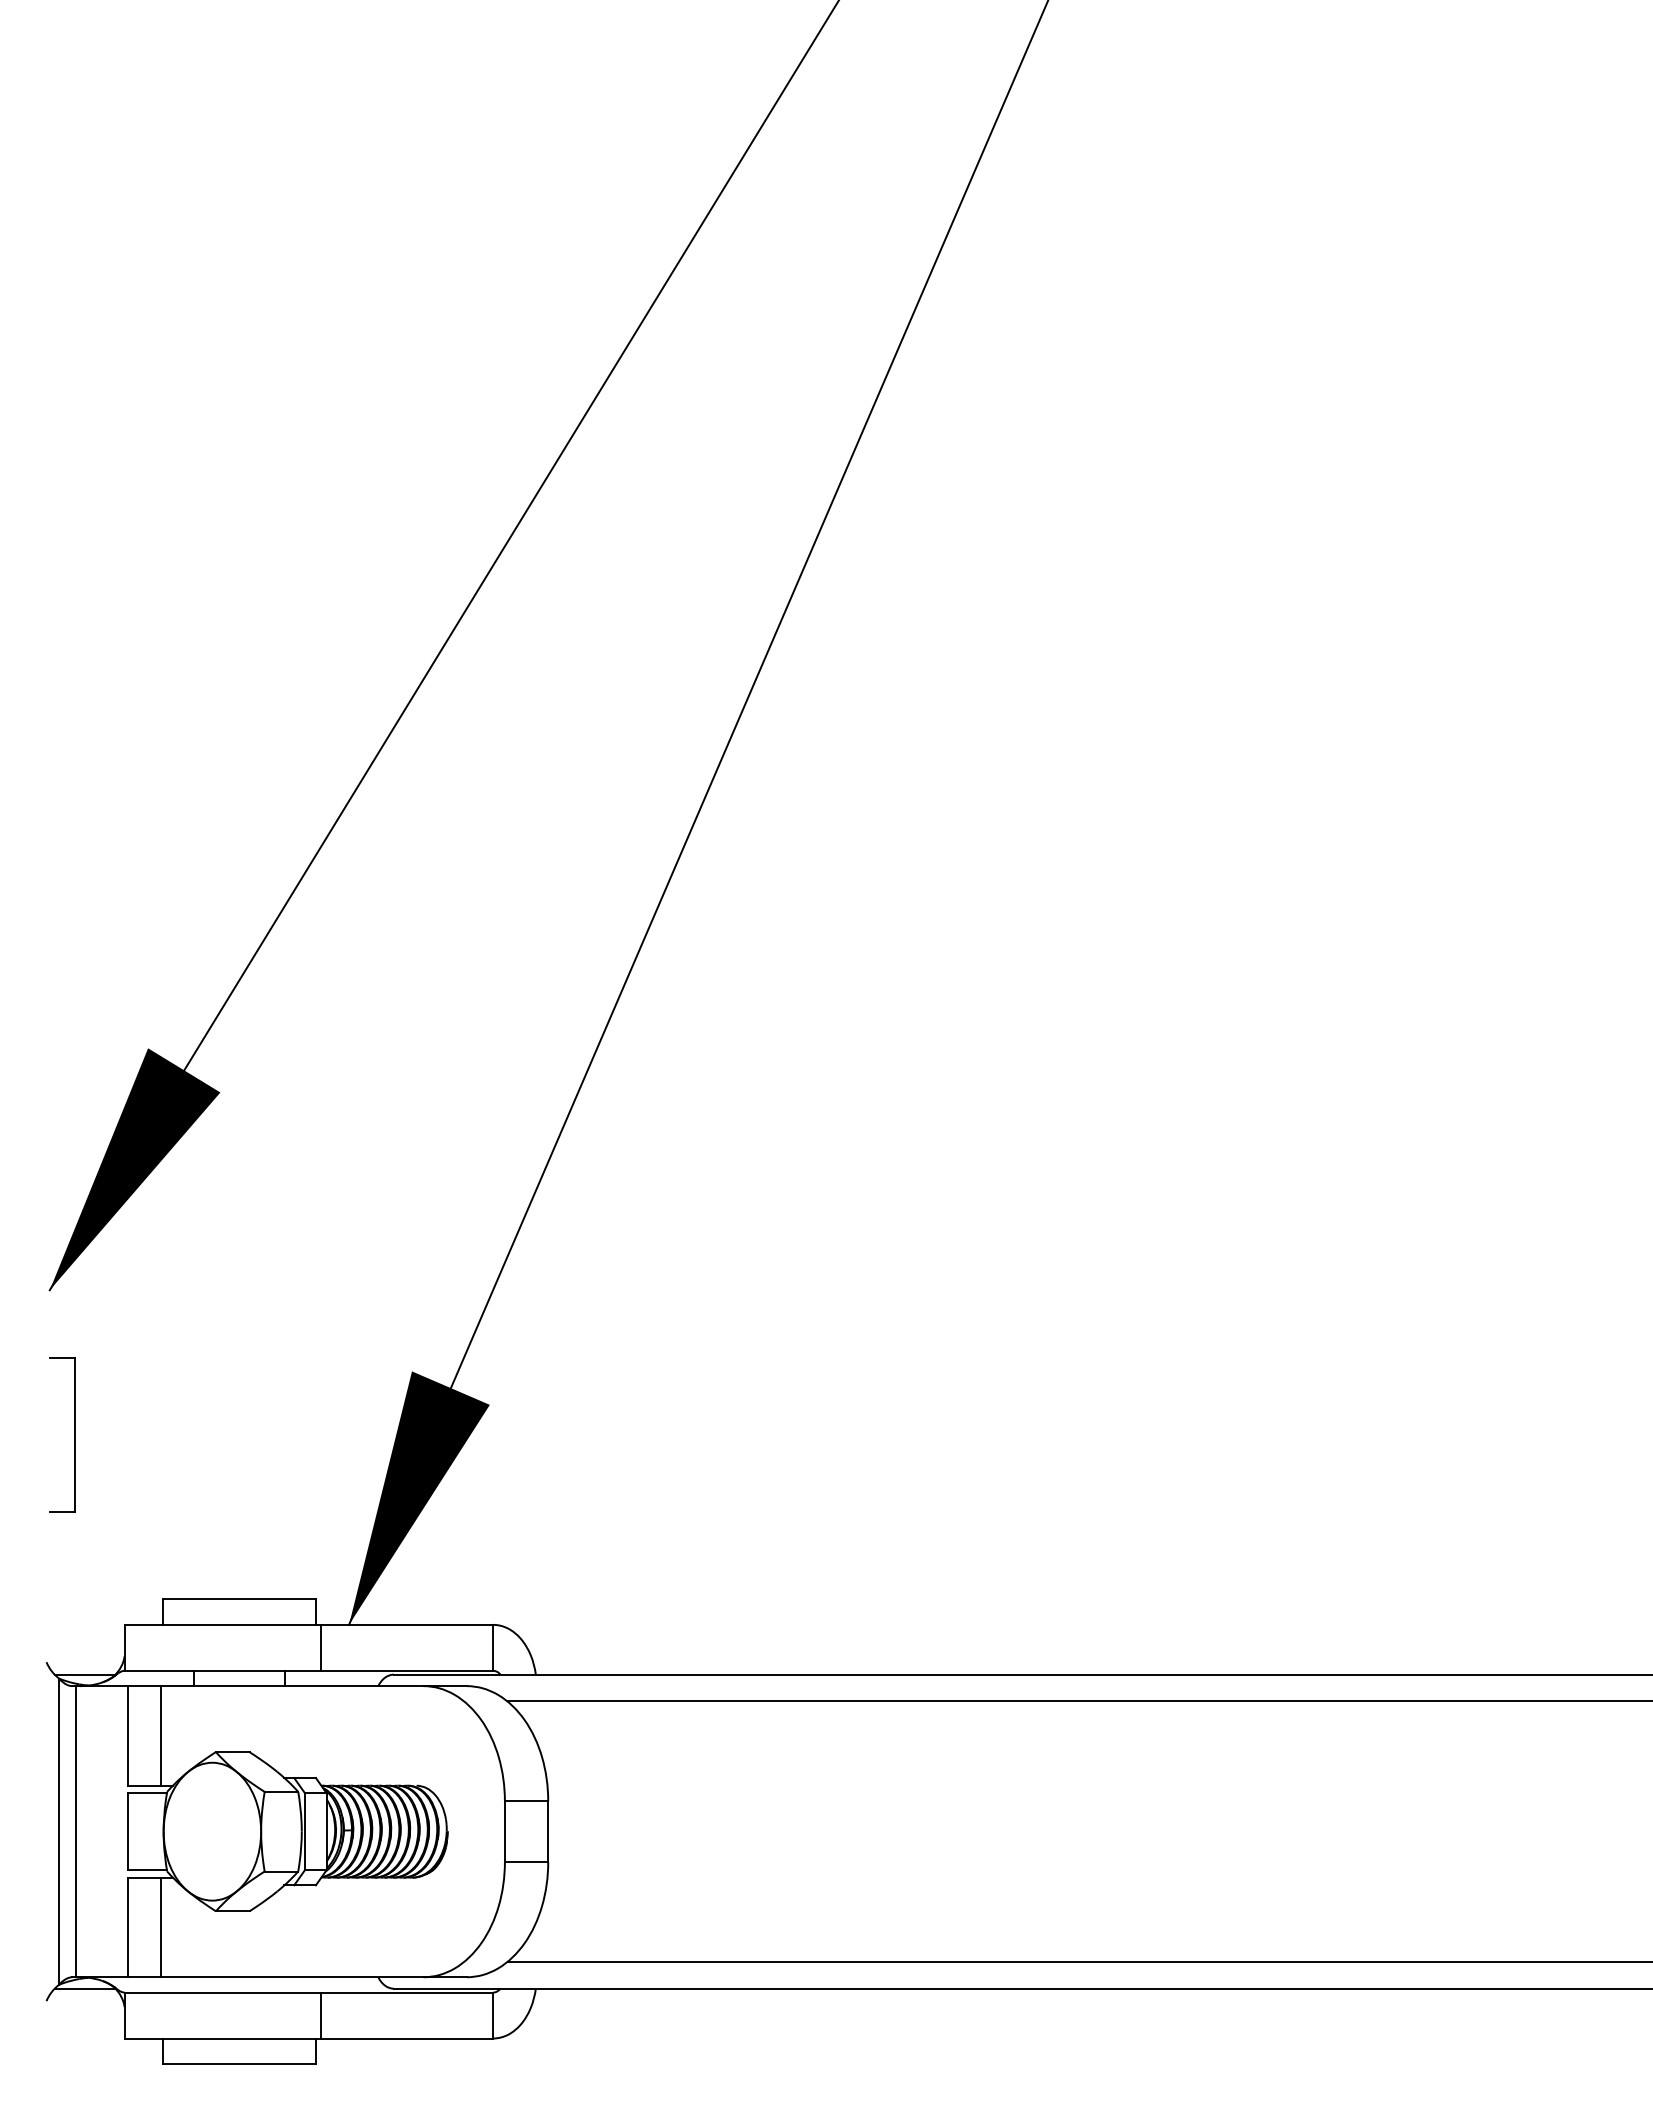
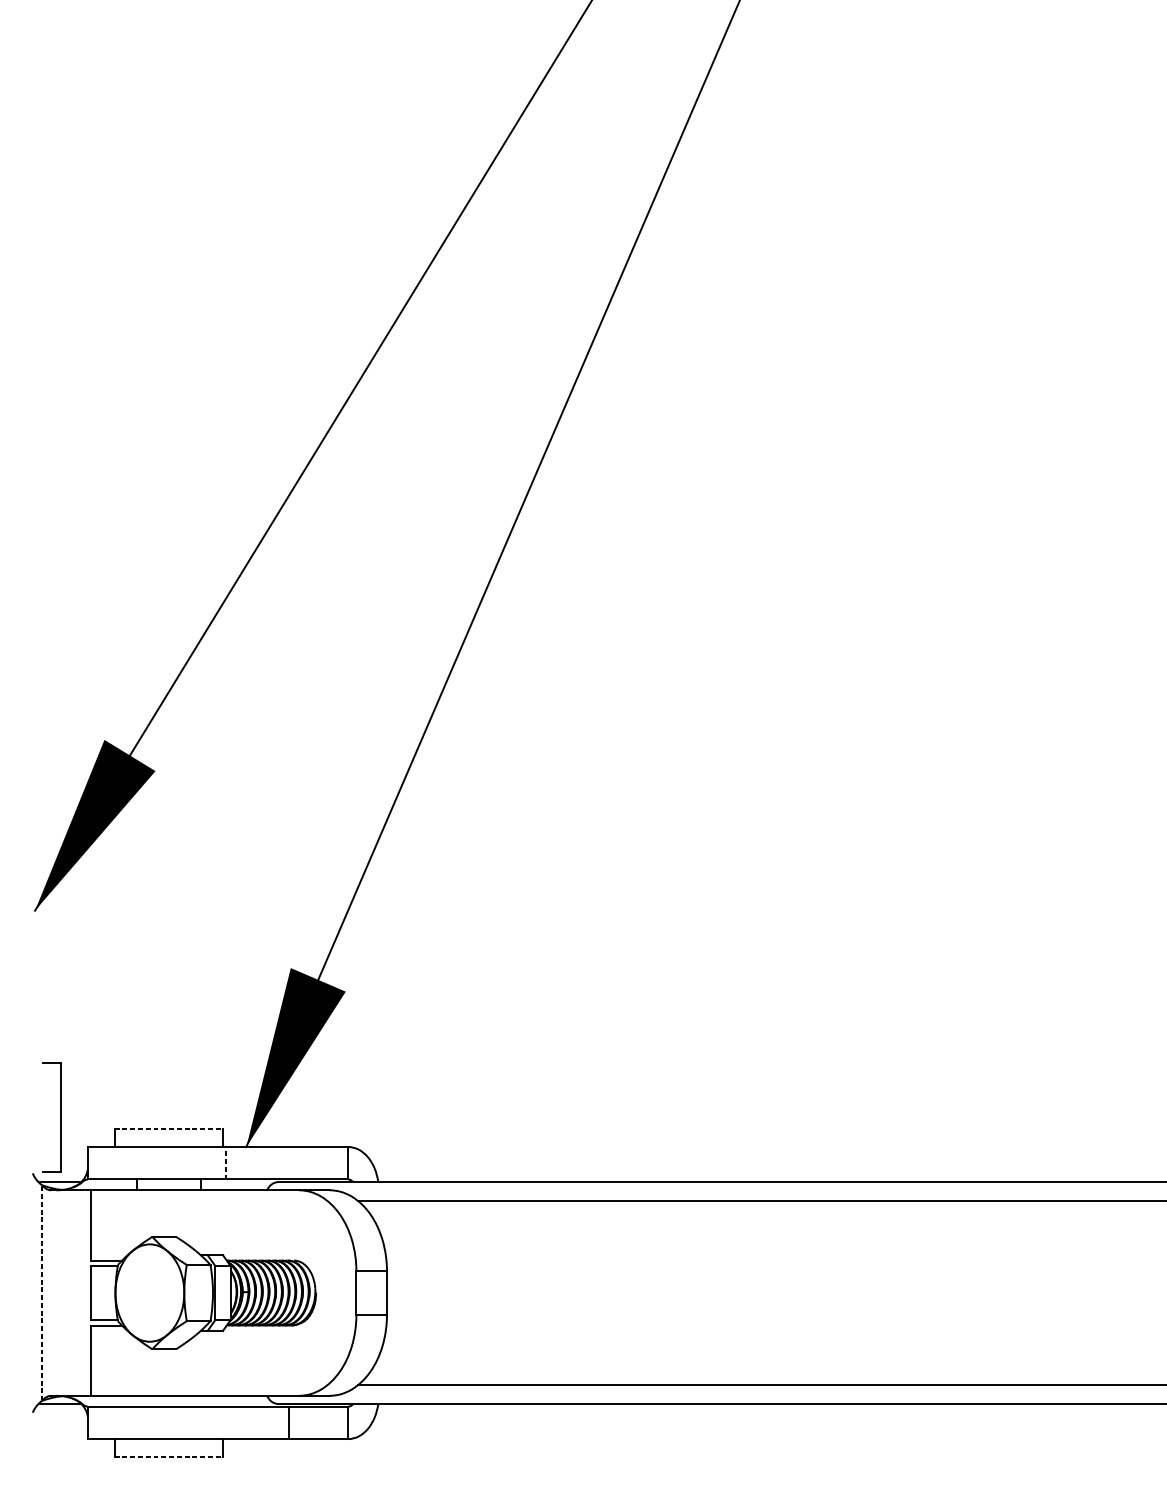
part: (74, 1434) -> (60, 1117), moved
line: (239, 1599) -> (169, 1129), solid -> dashed
line: (320, 1647) -> (226, 1163), solid -> dashed
line: (160, 1735) -> (113, 1225), removed
line: (59, 1831) -> (41, 1292), solid -> dashed
line: (75, 1831) -> (53, 1292), removed
line: (160, 1927) -> (113, 1360), removed
line: (320, 2015) -> (289, 1422), moved
line: (239, 2064) -> (169, 1457), solid -> dashed

